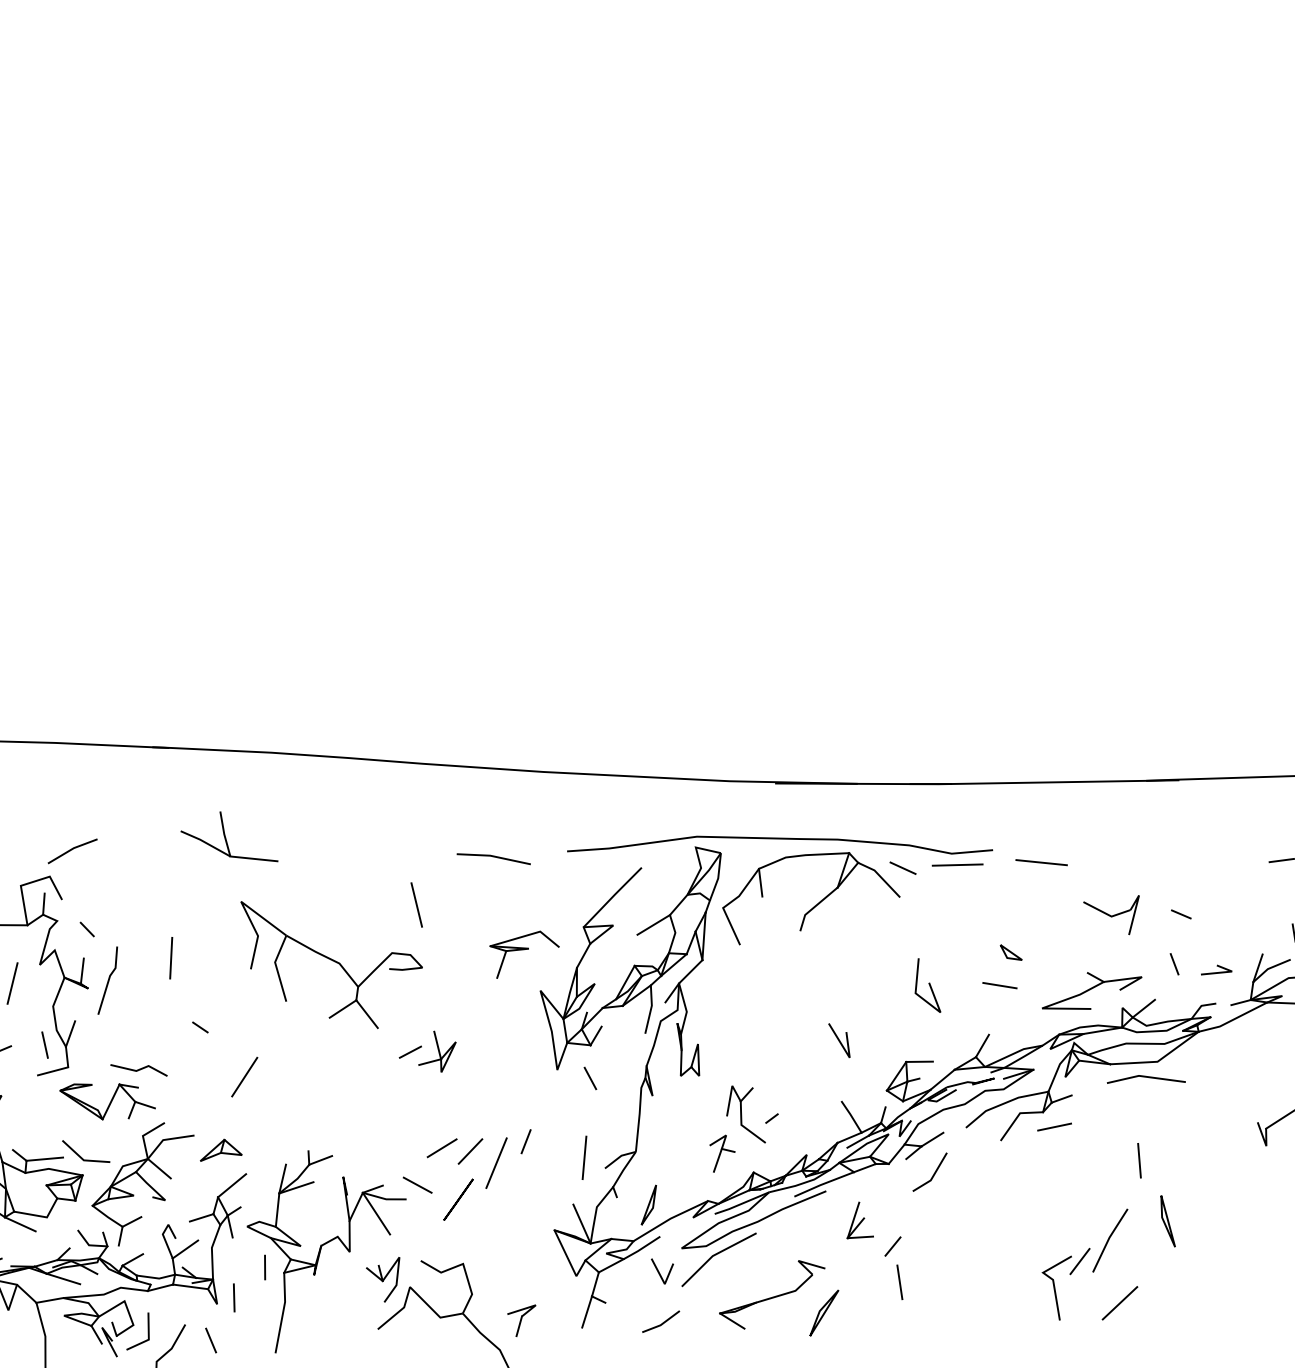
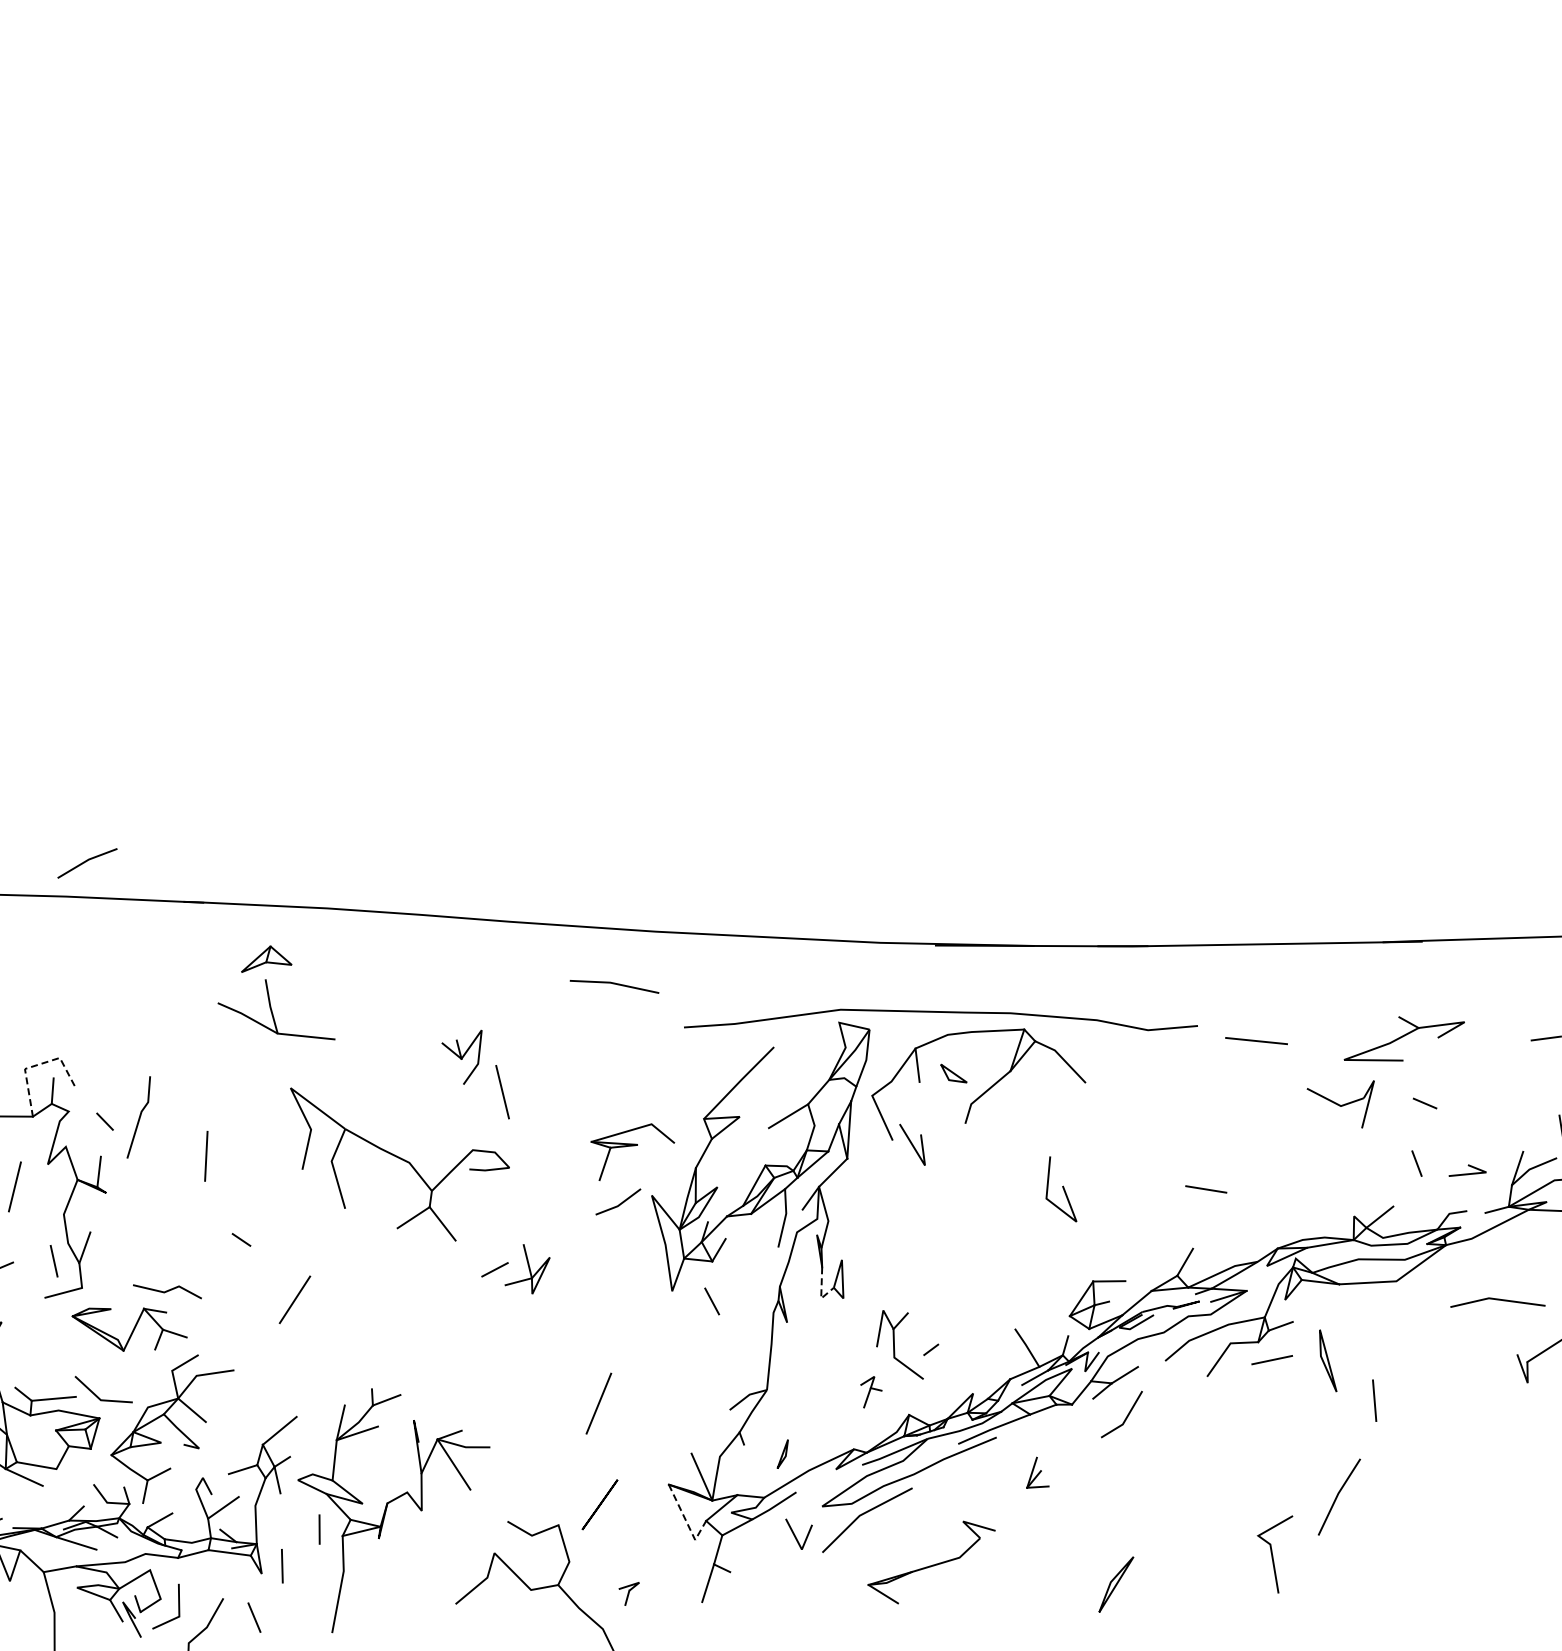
line: (71, 850) -> (86, 862), moved
line: (493, 857) -> (614, 984), moved
line: (957, 864) -> (1155, 1043), removed
line: (903, 867) -> (1089, 1047), removed
line: (28, 883) -> (34, 1066), solid -> dashed
part: (1010, 952) -> (953, 1073), moved
line: (107, 980) -> (138, 1117), moved
line: (928, 984) -> (1062, 1188), moved
part: (1091, 990) -> (1403, 1038), moved
line: (839, 1040) -> (912, 1144), moved
line: (681, 1070) -> (821, 1291), solid -> dashed
line: (1146, 1077) -> (1497, 1300), moved
line: (526, 1141) -> (634, 1377), removed
line: (441, 1148) -> (532, 1385), removed
part: (221, 1149) -> (266, 958), moved
line: (470, 1151) -> (567, 1389), removed
part: (721, 1153) -> (870, 1391), size x0.7
line: (584, 1157) -> (704, 1396), removed
line: (417, 1185) -> (503, 1430), removed
line: (458, 1199) -> (599, 1504), moved
part: (648, 1204) -> (782, 1453), size x0.6
part: (860, 1220) -> (1037, 1472), size x0.7
part: (1168, 1221) -> (1328, 1360), moved
line: (893, 1246) -> (1077, 1504), removed
line: (1079, 1261) -> (1302, 1522), removed
line: (570, 1262) -> (687, 1523), solid -> dashed
part: (382, 1279) -> (461, 1056), moved
line: (899, 1282) -> (1085, 1547), removed
line: (1119, 1303) -> (1350, 1572), removed
part: (824, 1313) -> (1116, 1584), moved
part: (521, 1320) -> (628, 1593), size x0.6
line: (662, 1323) -> (619, 1203), moved

